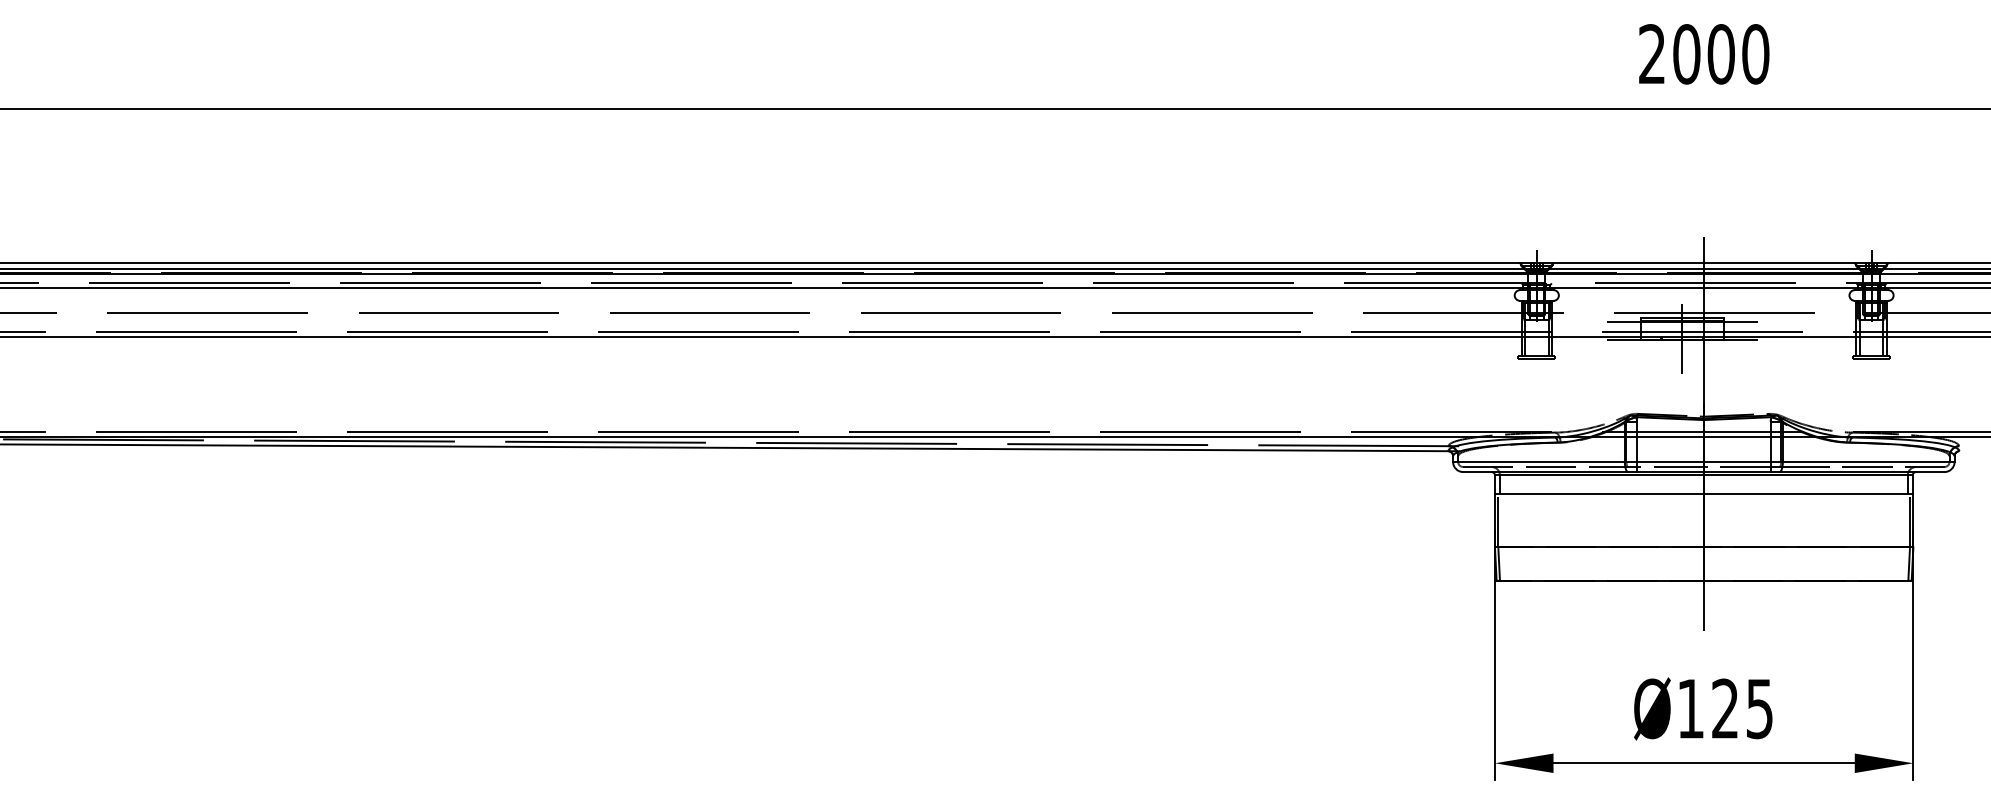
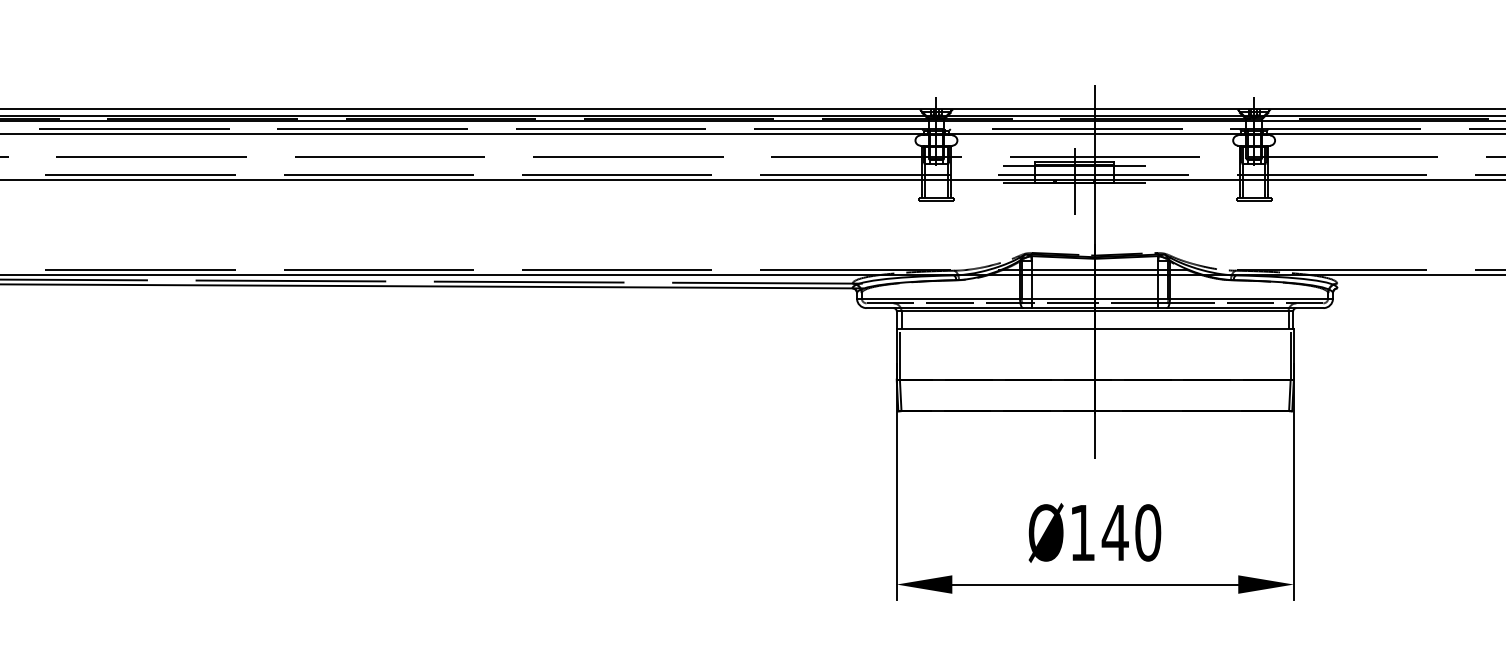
text: (1742, 708) -> (1131, 532), Ø125 -> Ø140

